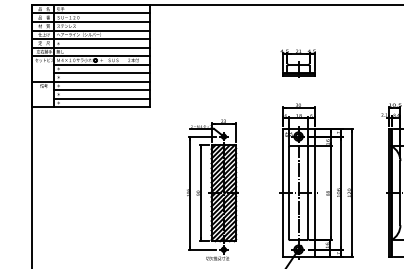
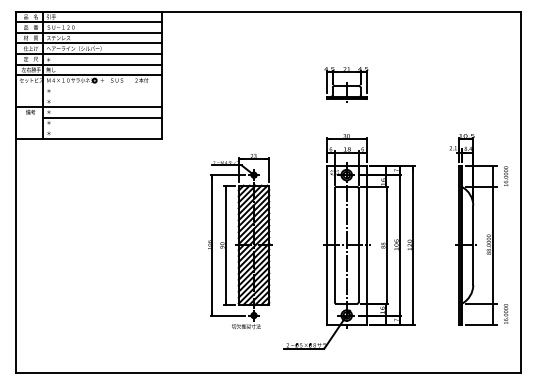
line: (101, 64) -> (101, 85), removed
line: (101, 73) -> (101, 96), removed
line: (101, 99) -> (101, 128), removed

